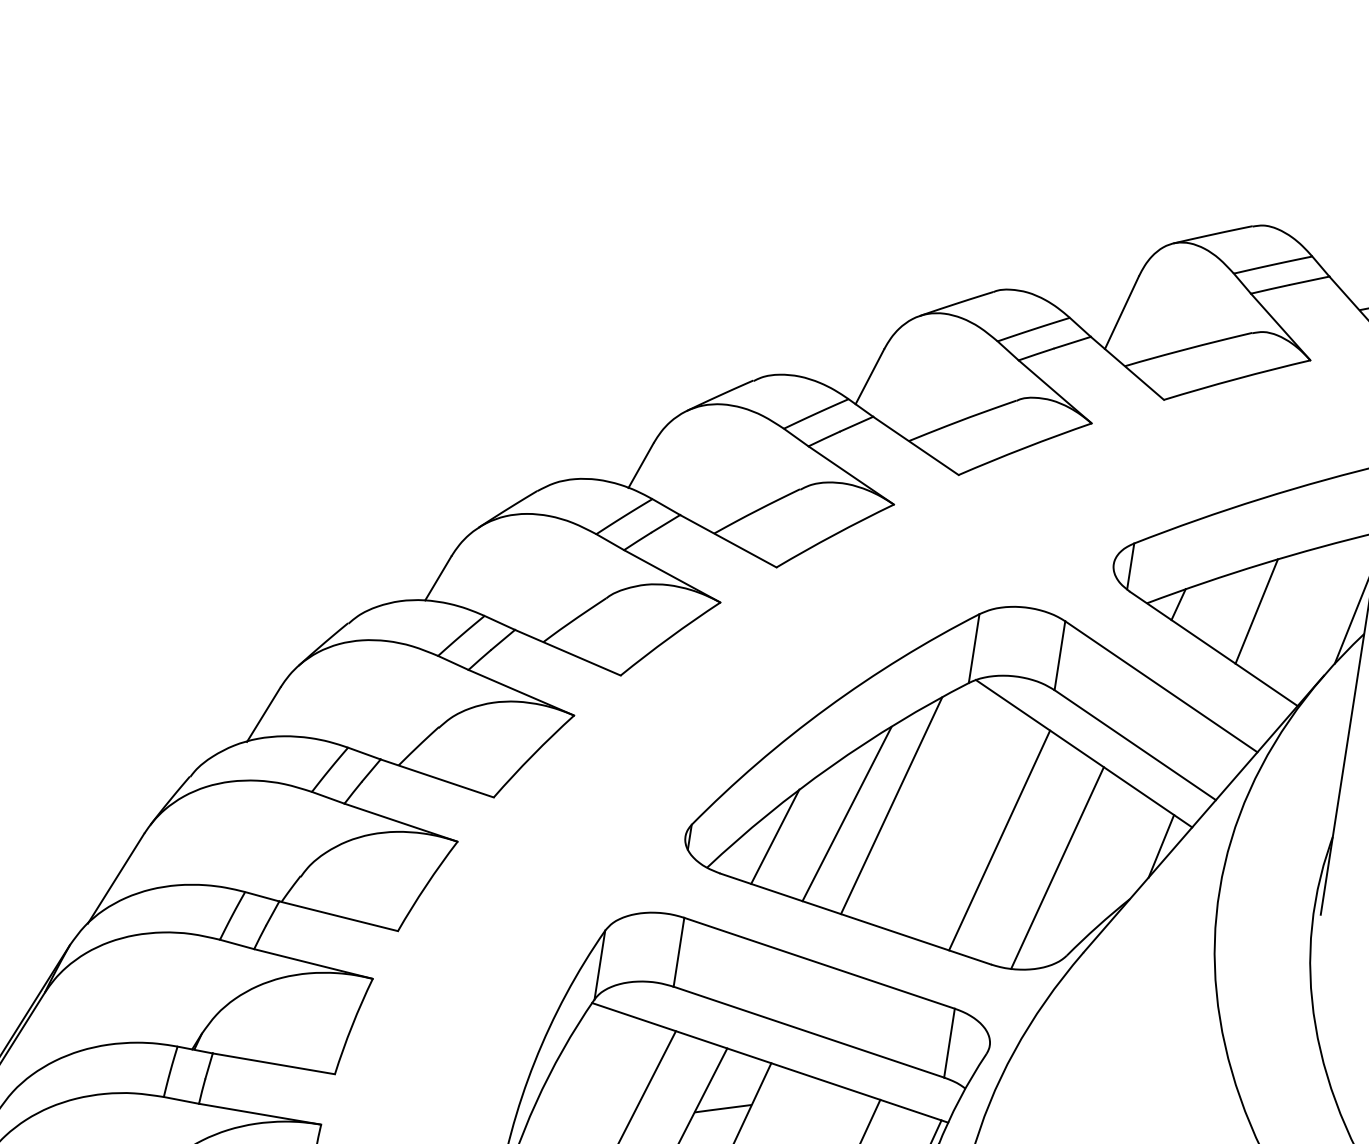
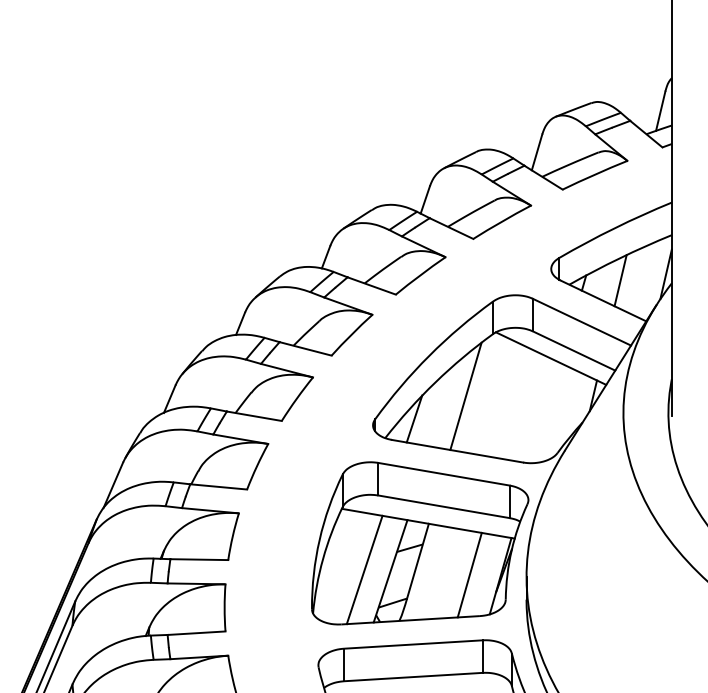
line: (845, 814) -> (445, 403), removed
line: (997, 839) -> (517, 404), removed
line: (1056, 868) -> (546, 413), removed

